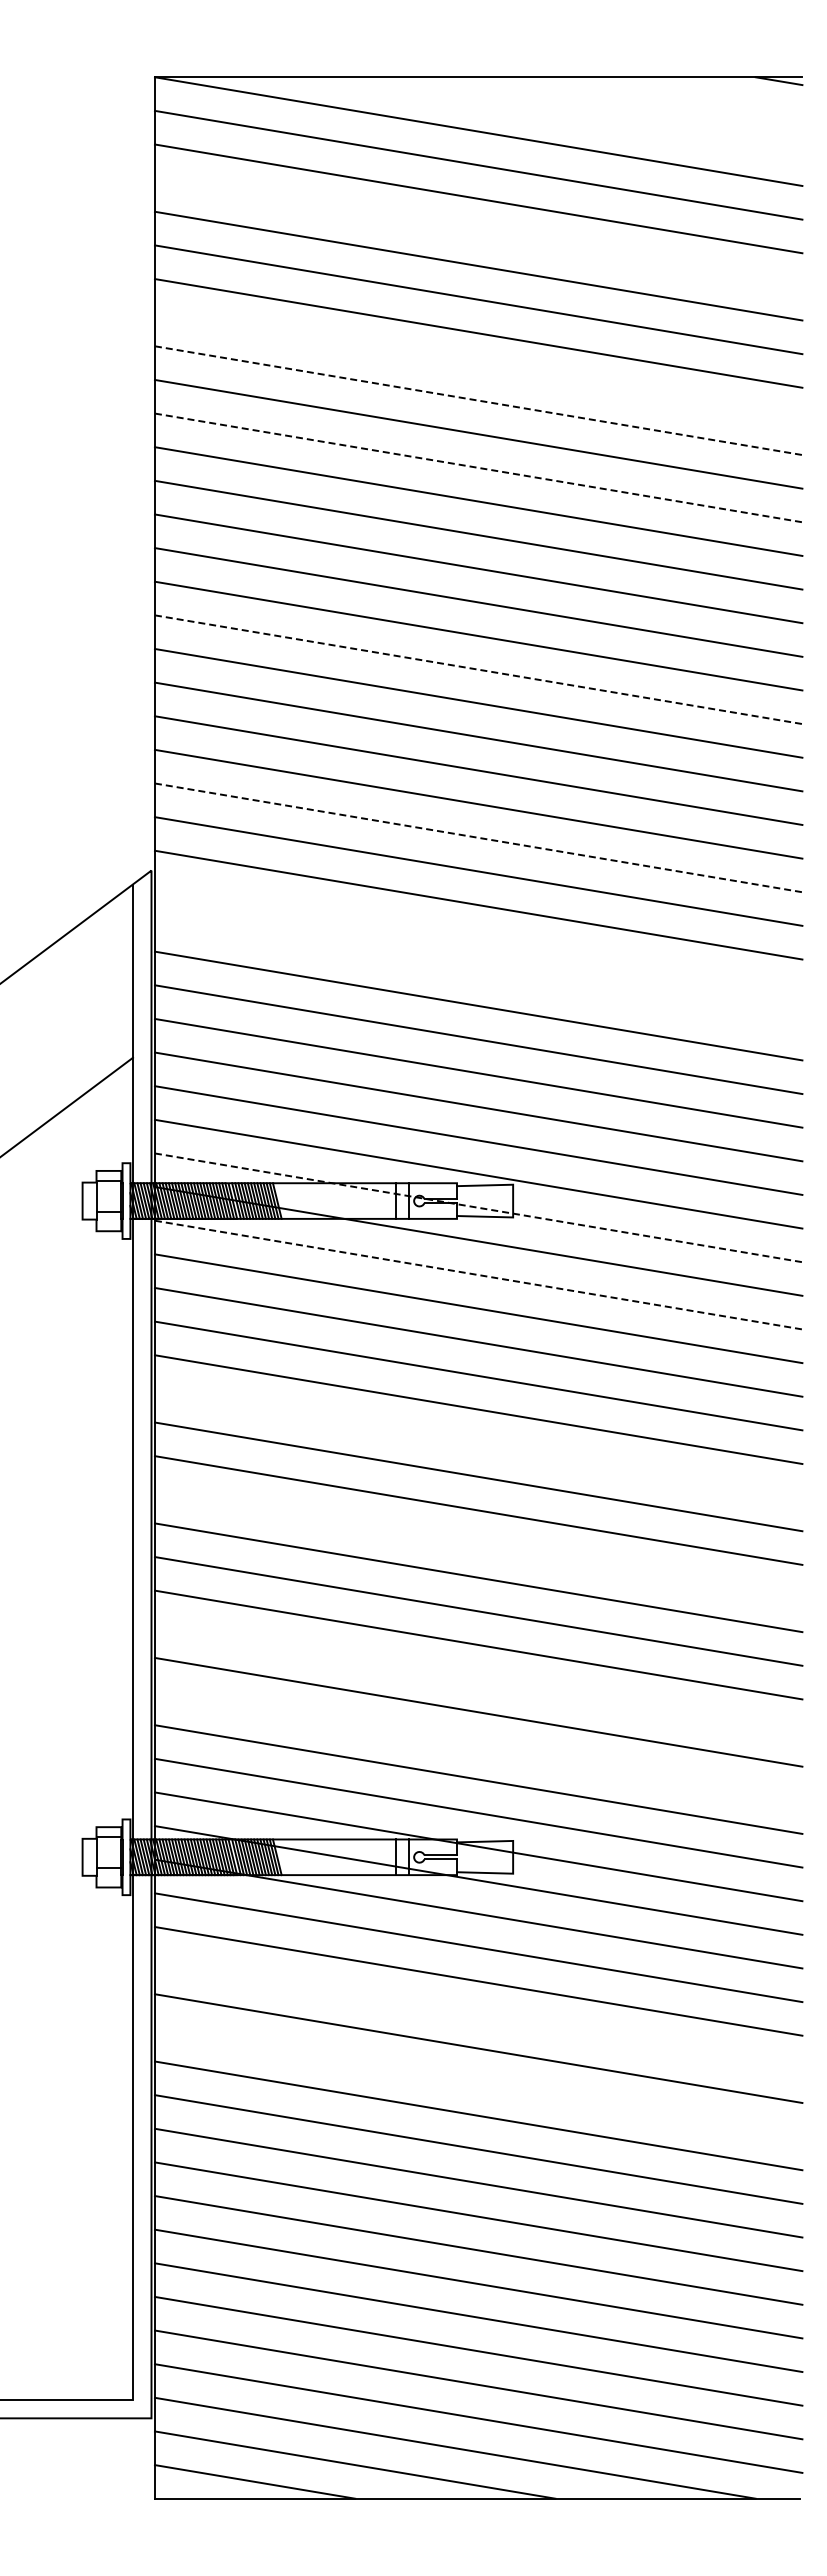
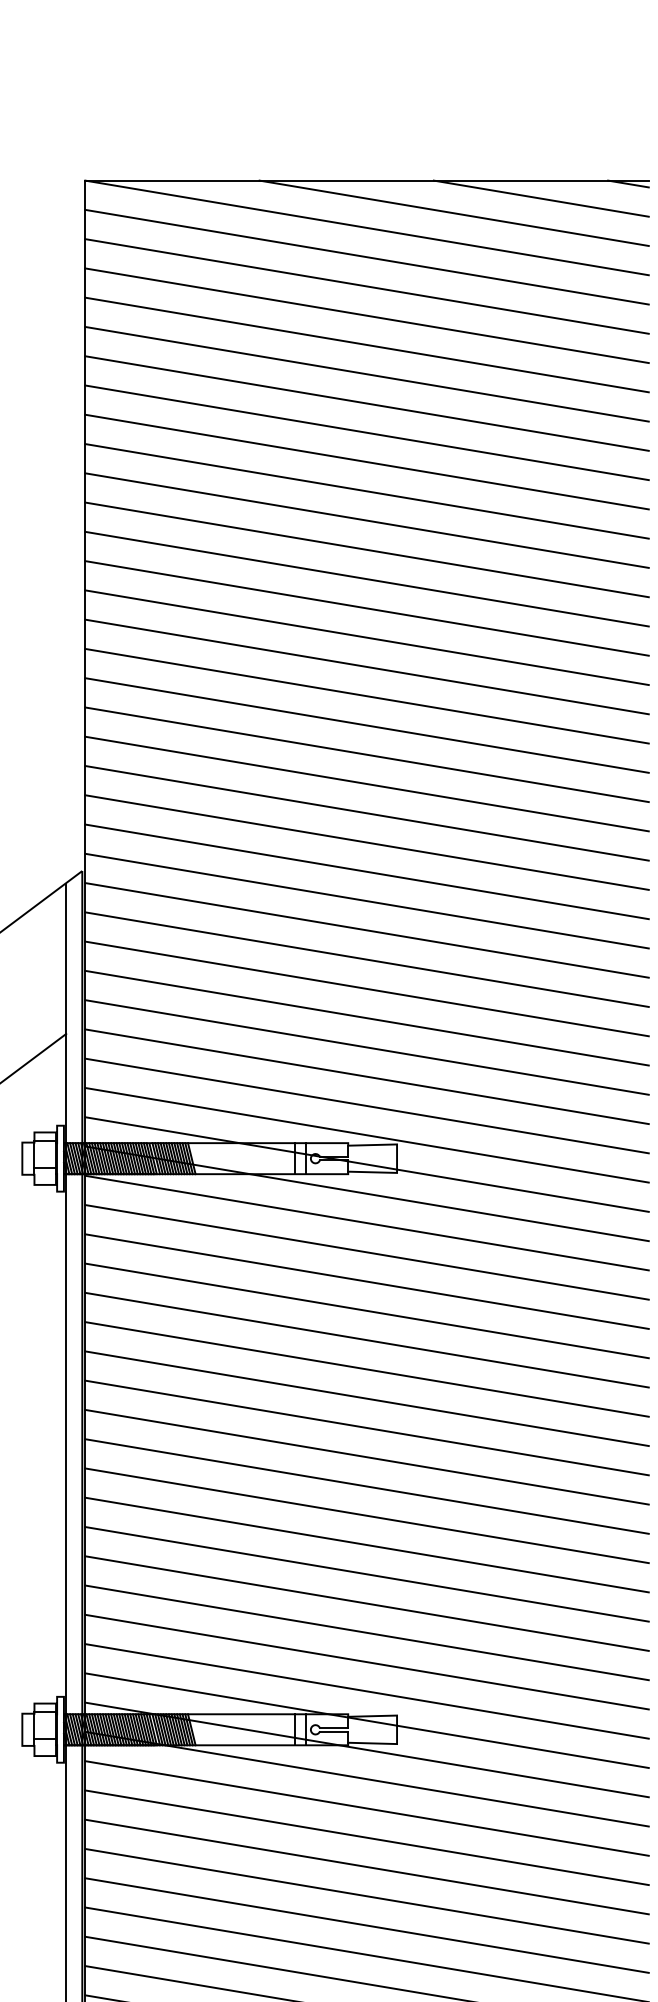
line: (678, 97) -> (540, 198), added
line: (578, 114) -> (453, 213), added
line: (478, 232) -> (366, 315), added
line: (478, 366) -> (366, 432), added
line: (479, 400) -> (367, 461), dashed -> solid
line: (479, 468) -> (367, 521), dashed -> solid
line: (479, 669) -> (367, 696), dashed -> solid
line: (479, 837) -> (367, 842), dashed -> solid
line: (478, 938) -> (366, 930), added
line: (478, 972) -> (366, 959), added
line: (479, 1207) -> (367, 1164), dashed -> solid
line: (479, 1275) -> (367, 1223), dashed -> solid
line: (478, 1442) -> (366, 1368), added
line: (478, 1543) -> (366, 1456), added
line: (478, 1678) -> (366, 1574), added
line: (478, 1745) -> (366, 1632), added
line: (478, 2014) -> (366, 1866), added
line: (478, 2081) -> (366, 1924), added

